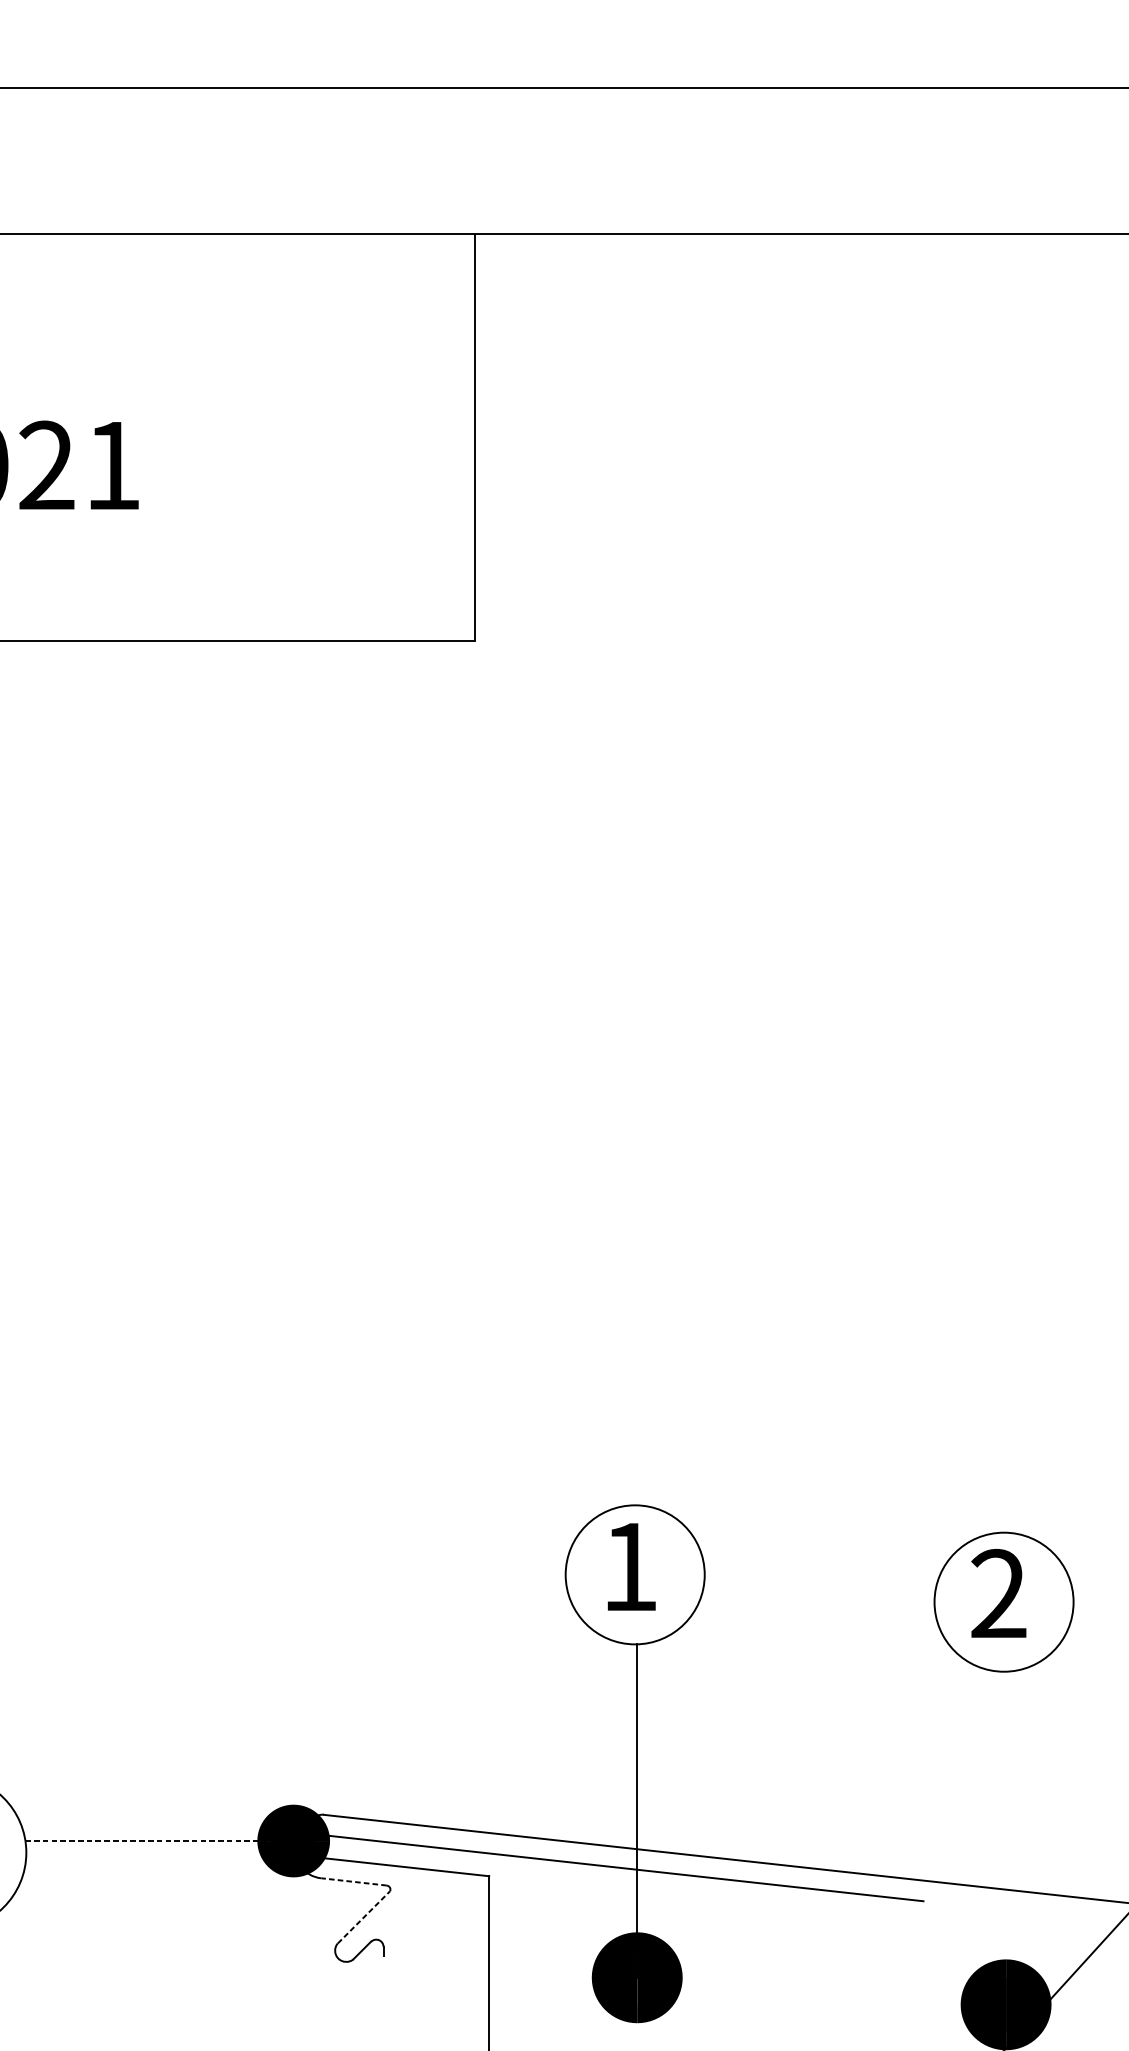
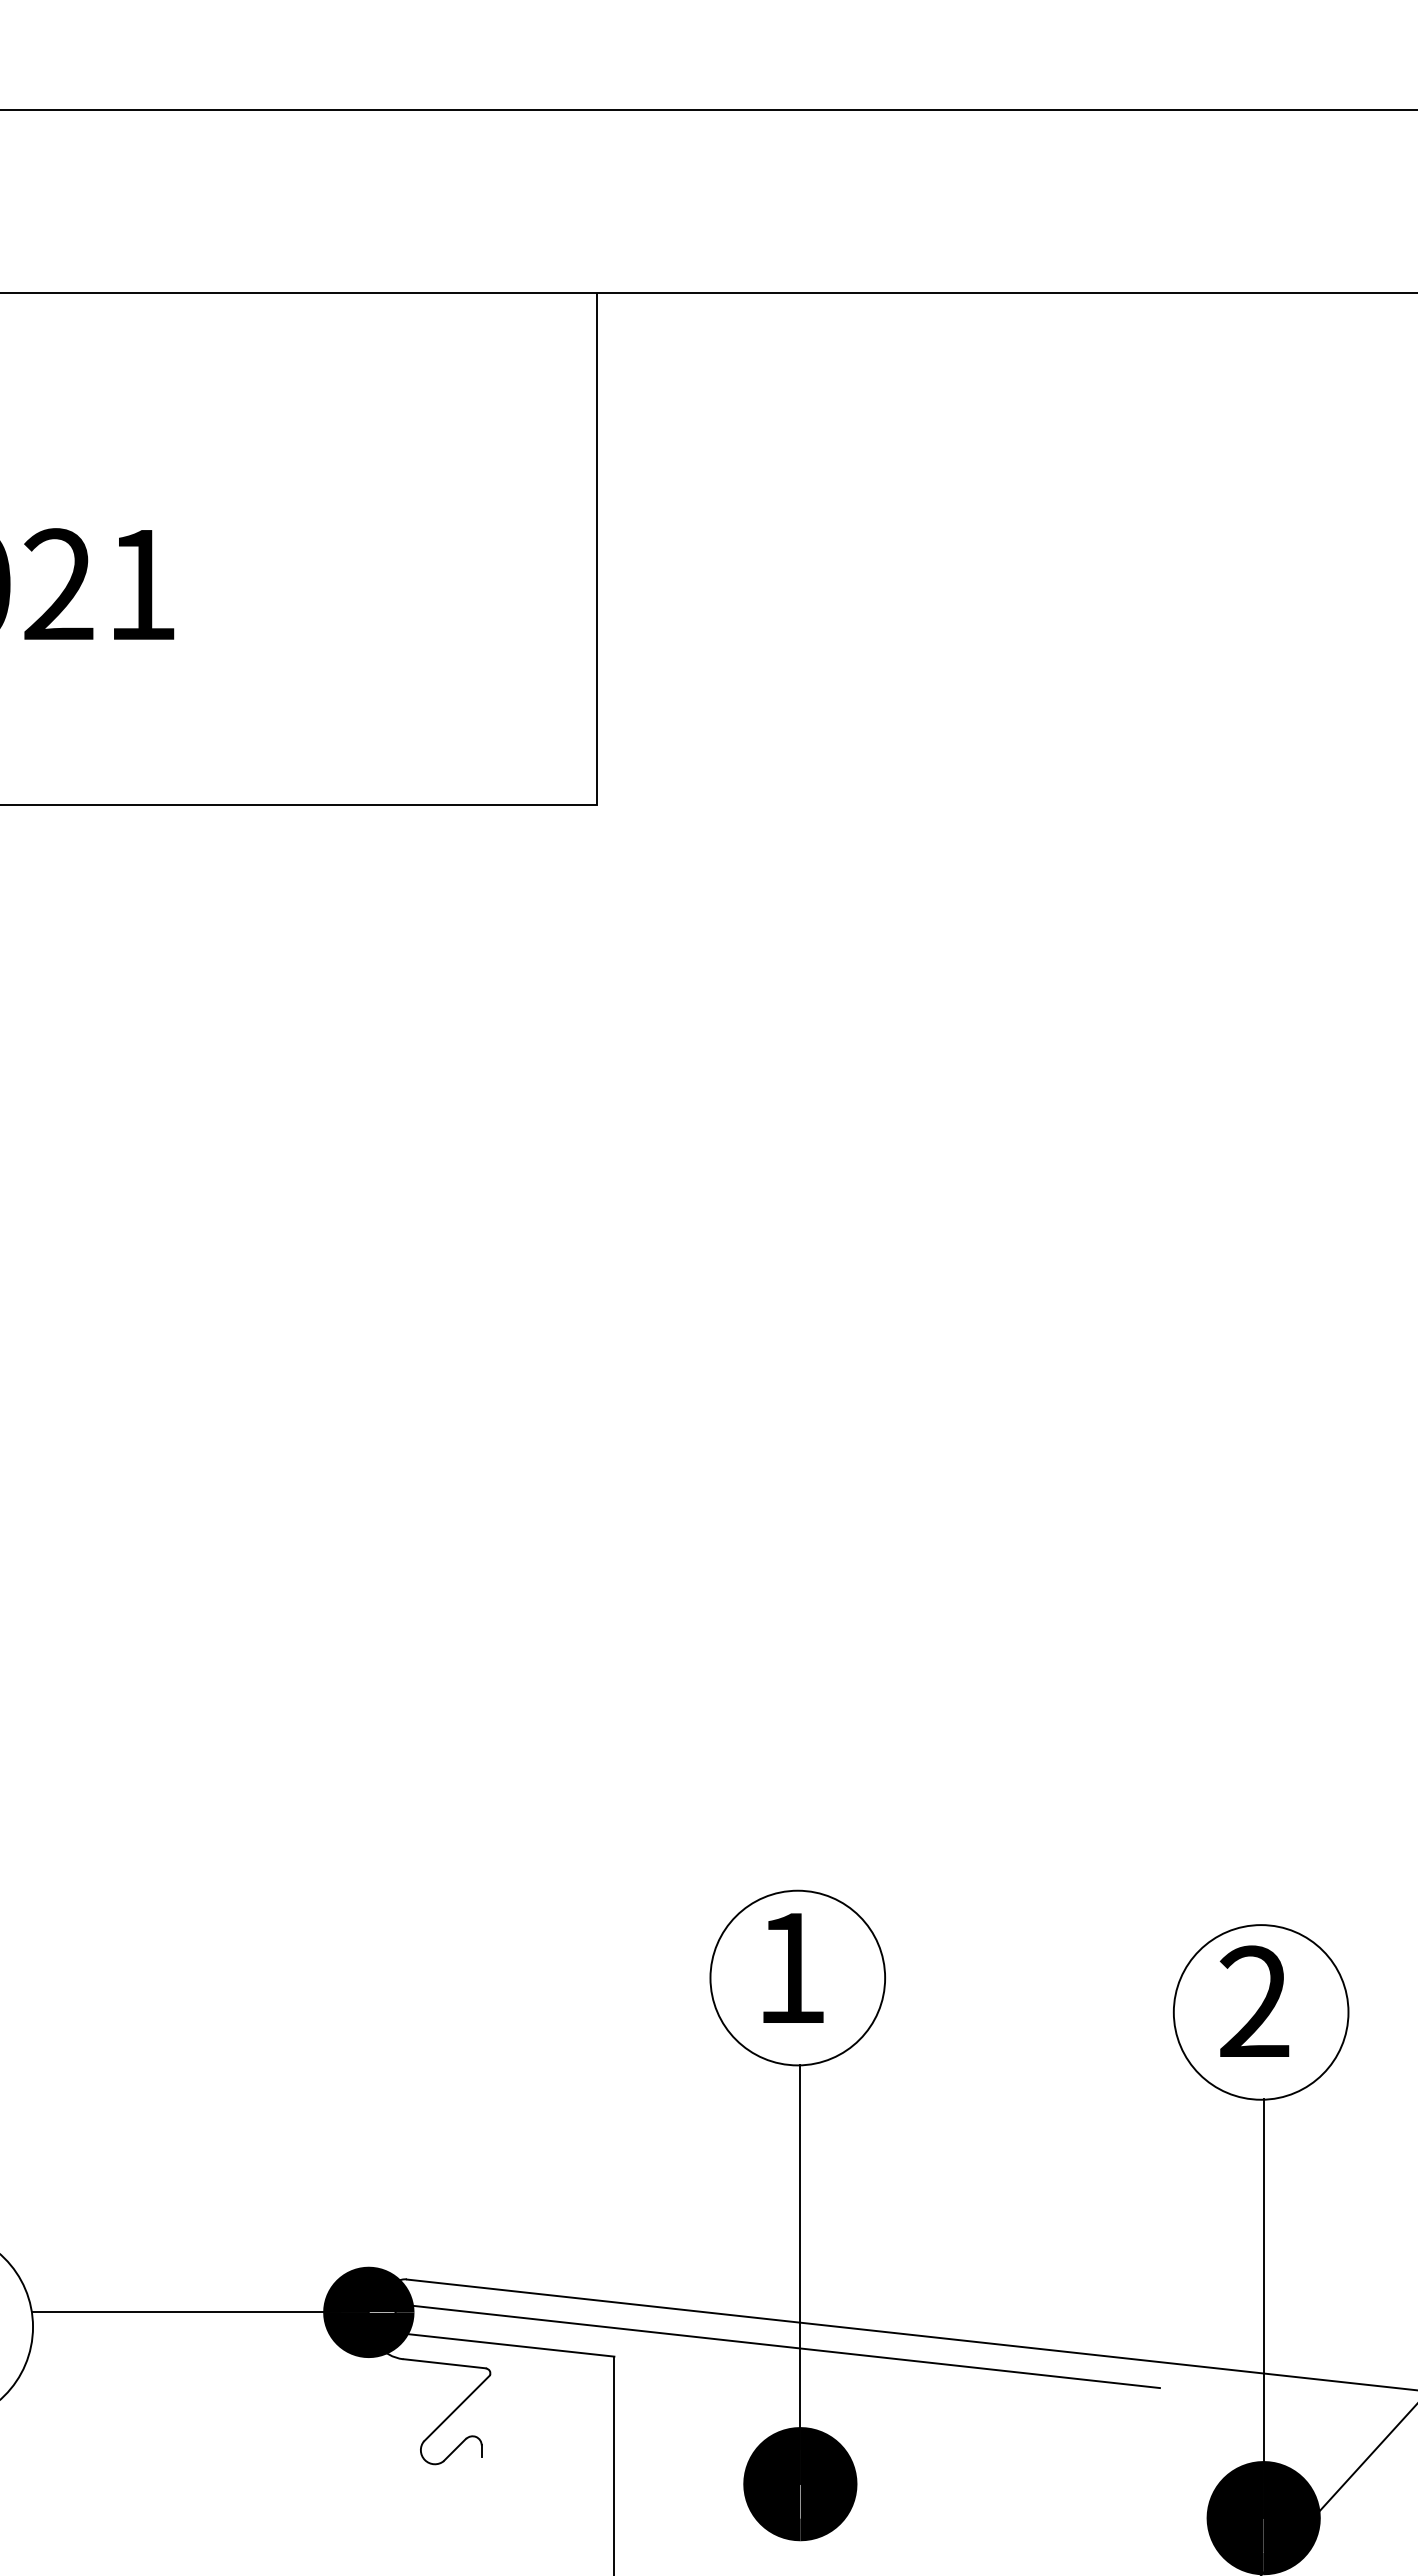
line: (1005, 1837) -> (1263, 2308), added
line: (159, 1841) -> (200, 2312), dashed -> solid
line: (353, 1881) -> (444, 2363), dashed -> solid
line: (364, 1916) -> (457, 2407), dashed -> solid

